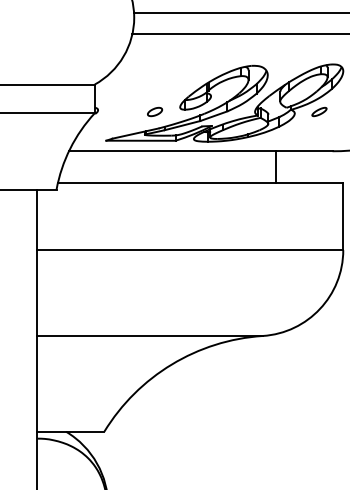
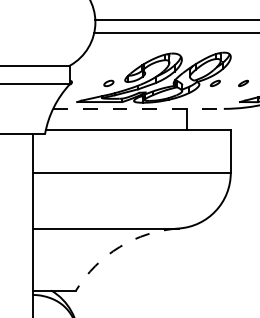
line: (202, 150) -> (139, 108), solid -> dashed
arc: (171, 363) -> (119, 246), solid -> dashed

